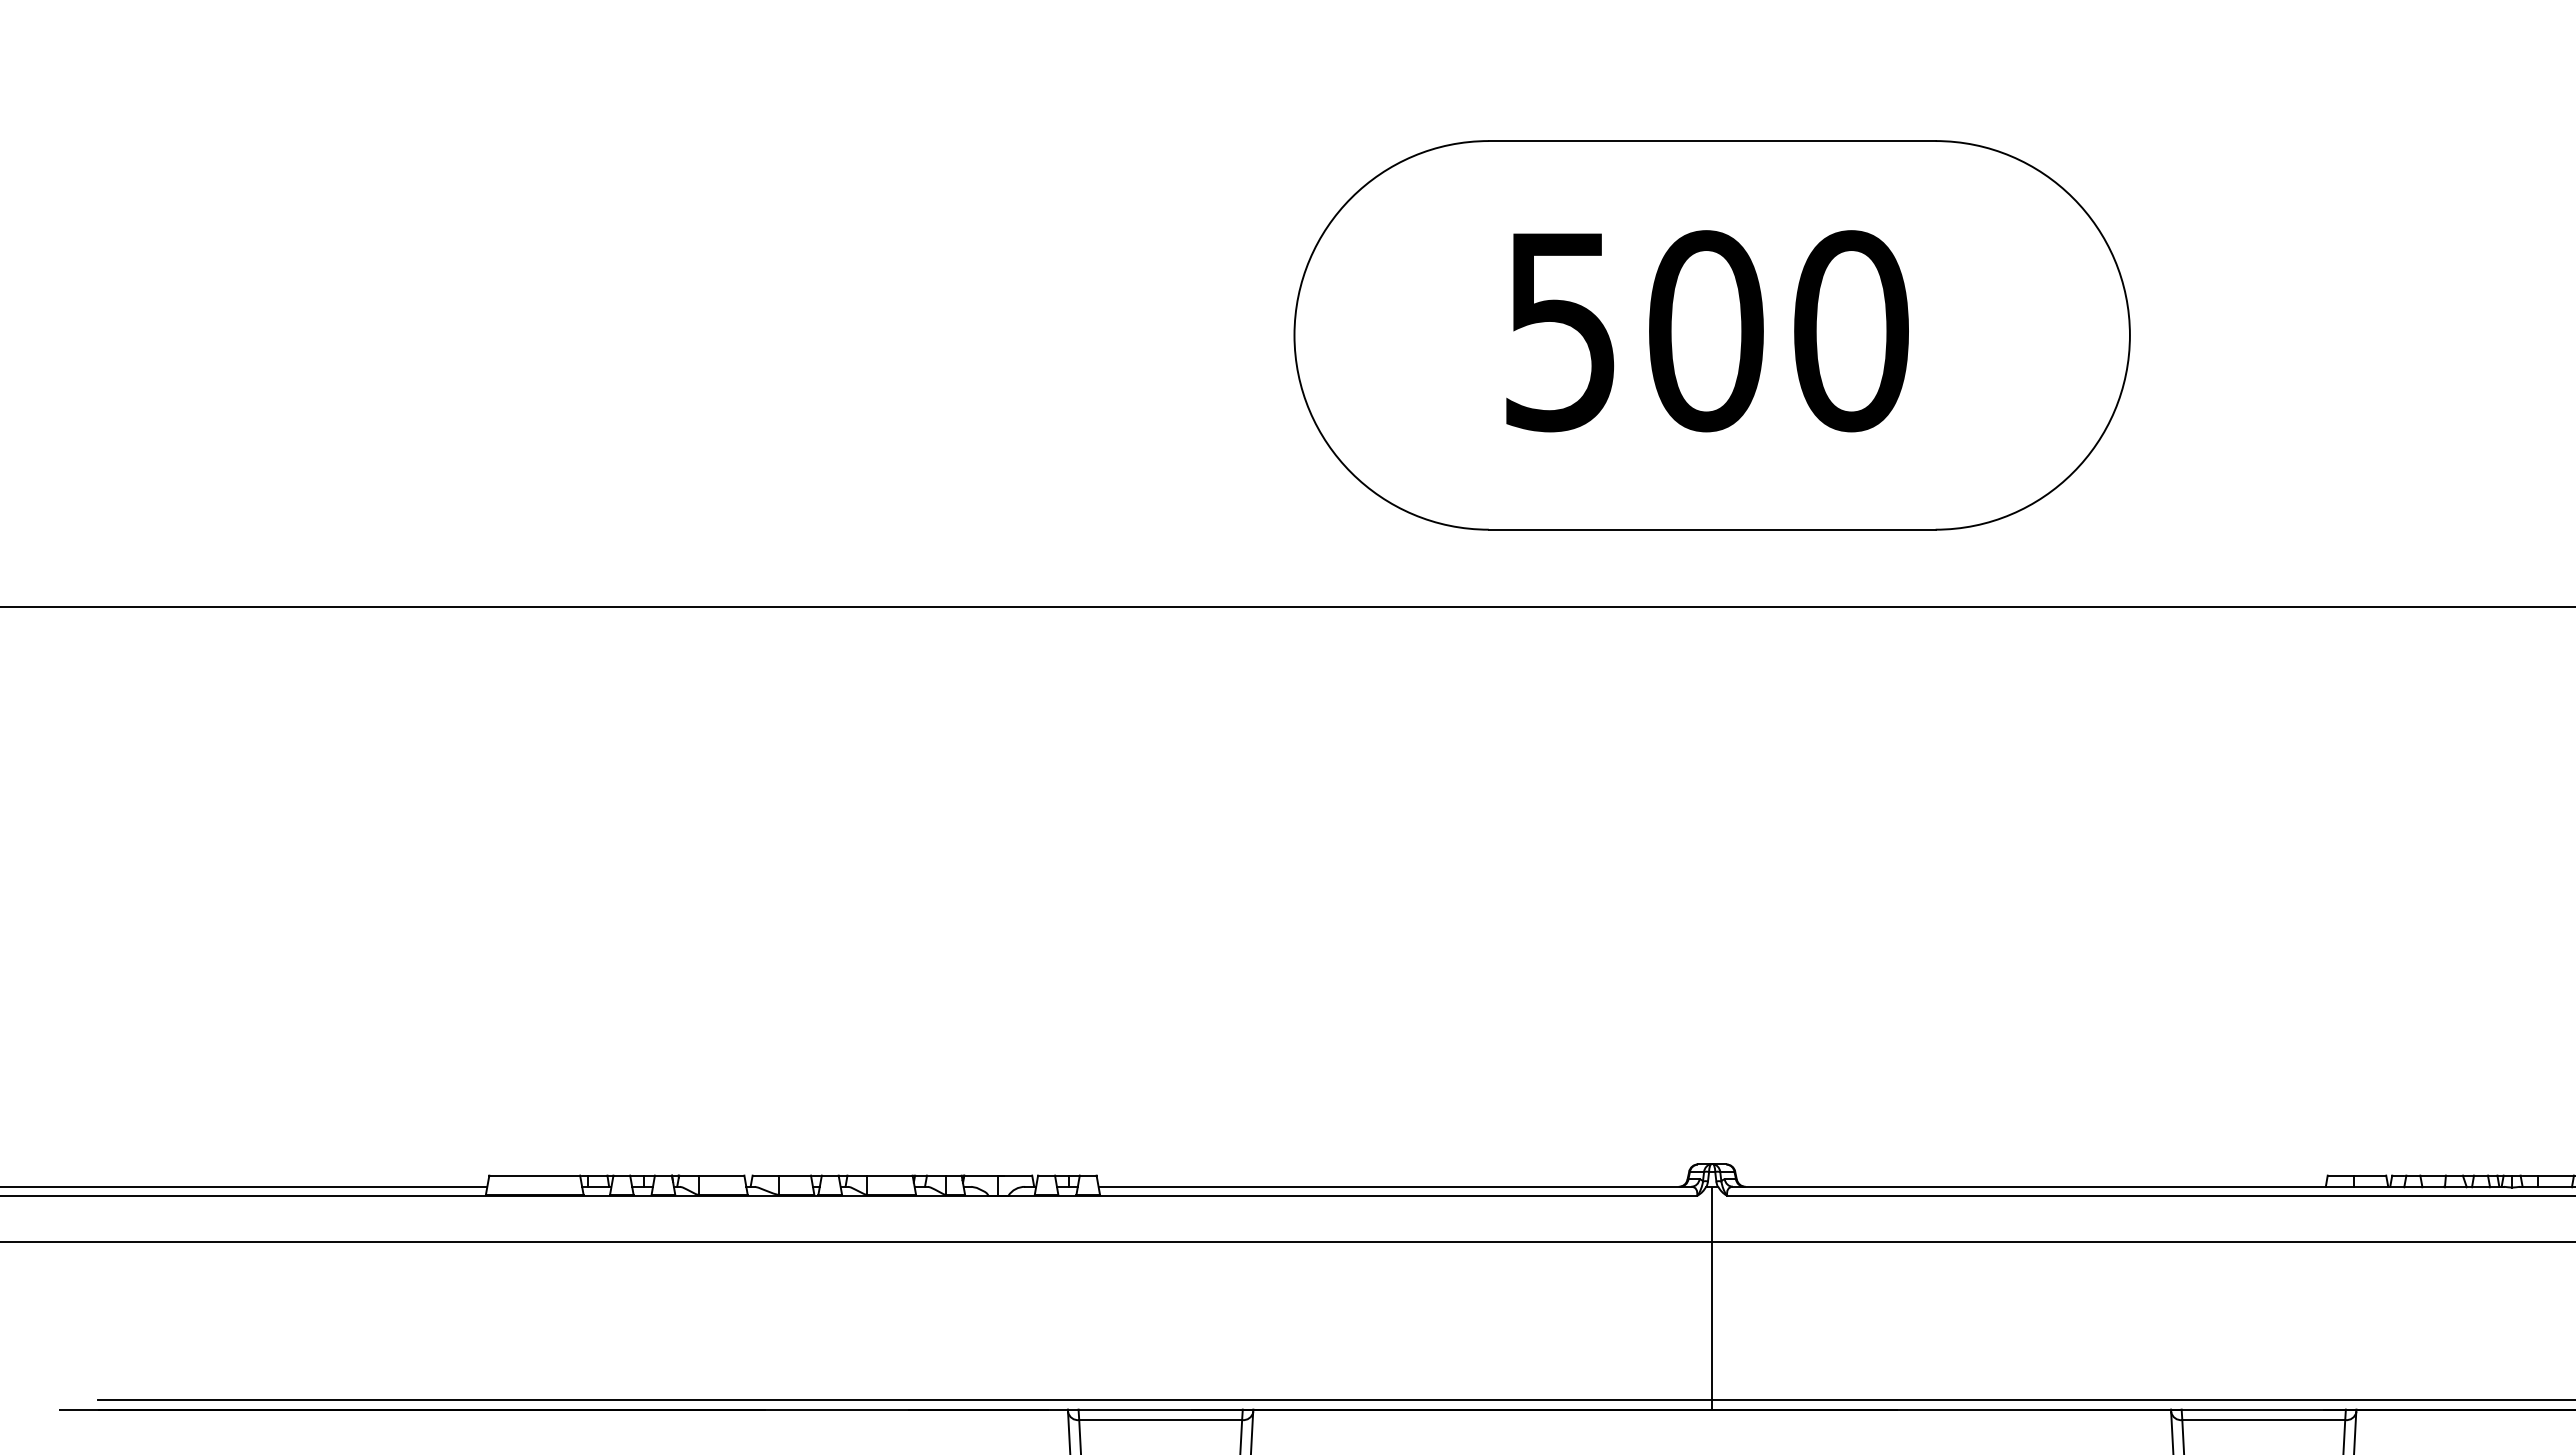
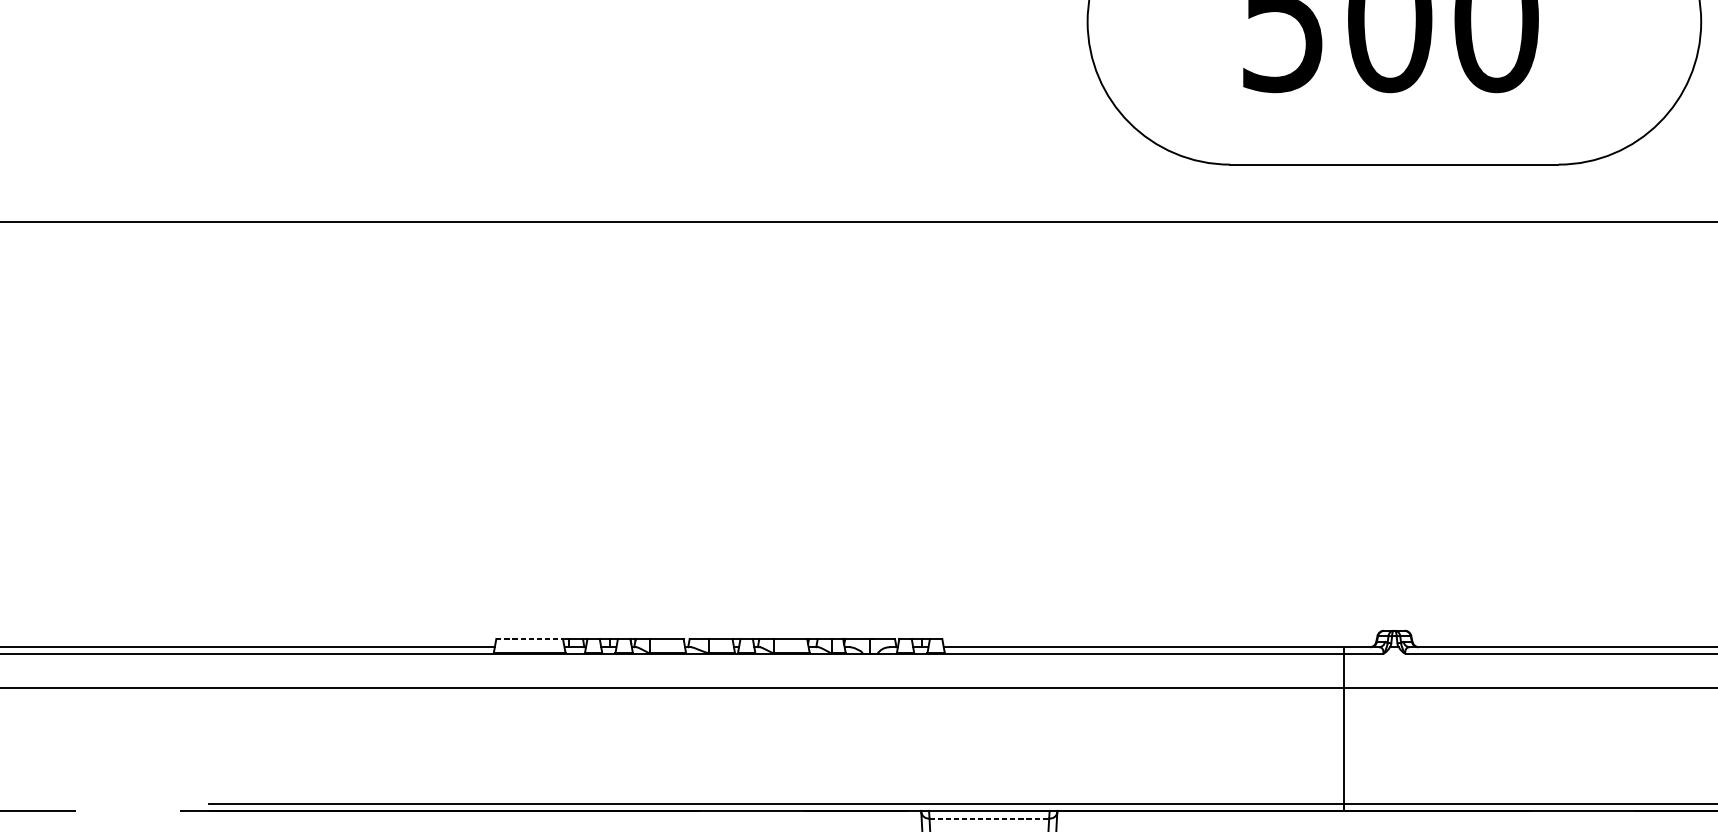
line: (535, 1175) -> (530, 638), solid -> dashed
line: (1712, 1297) -> (1343, 728), moved
line: (1161, 1420) -> (989, 818), solid -> dashed

